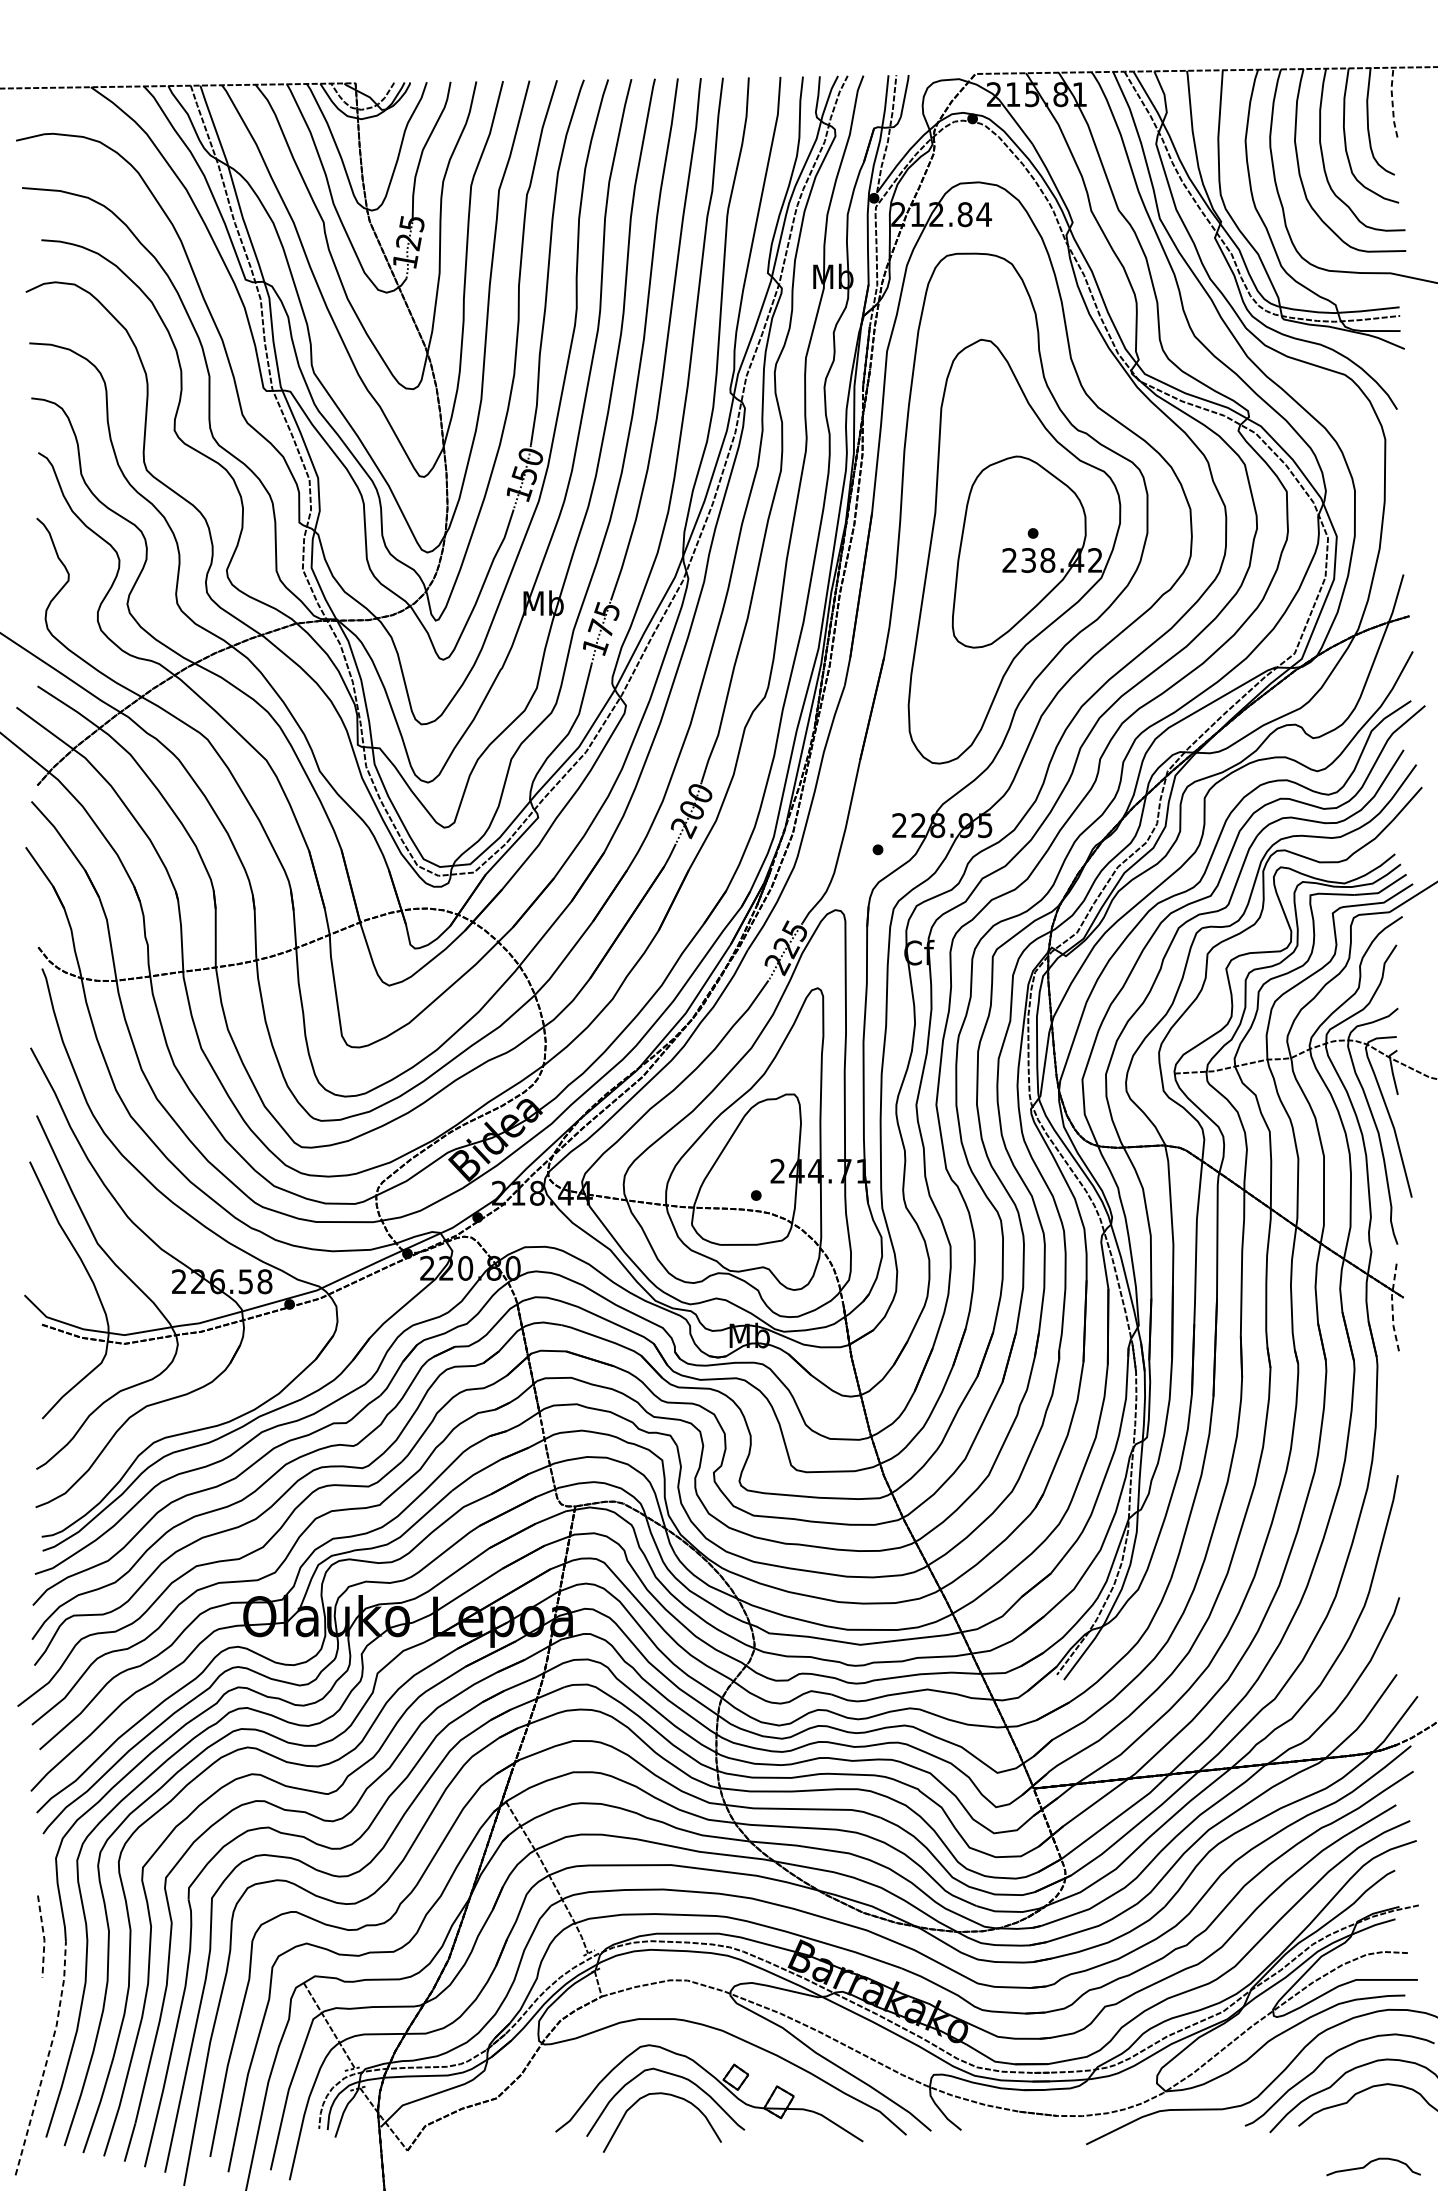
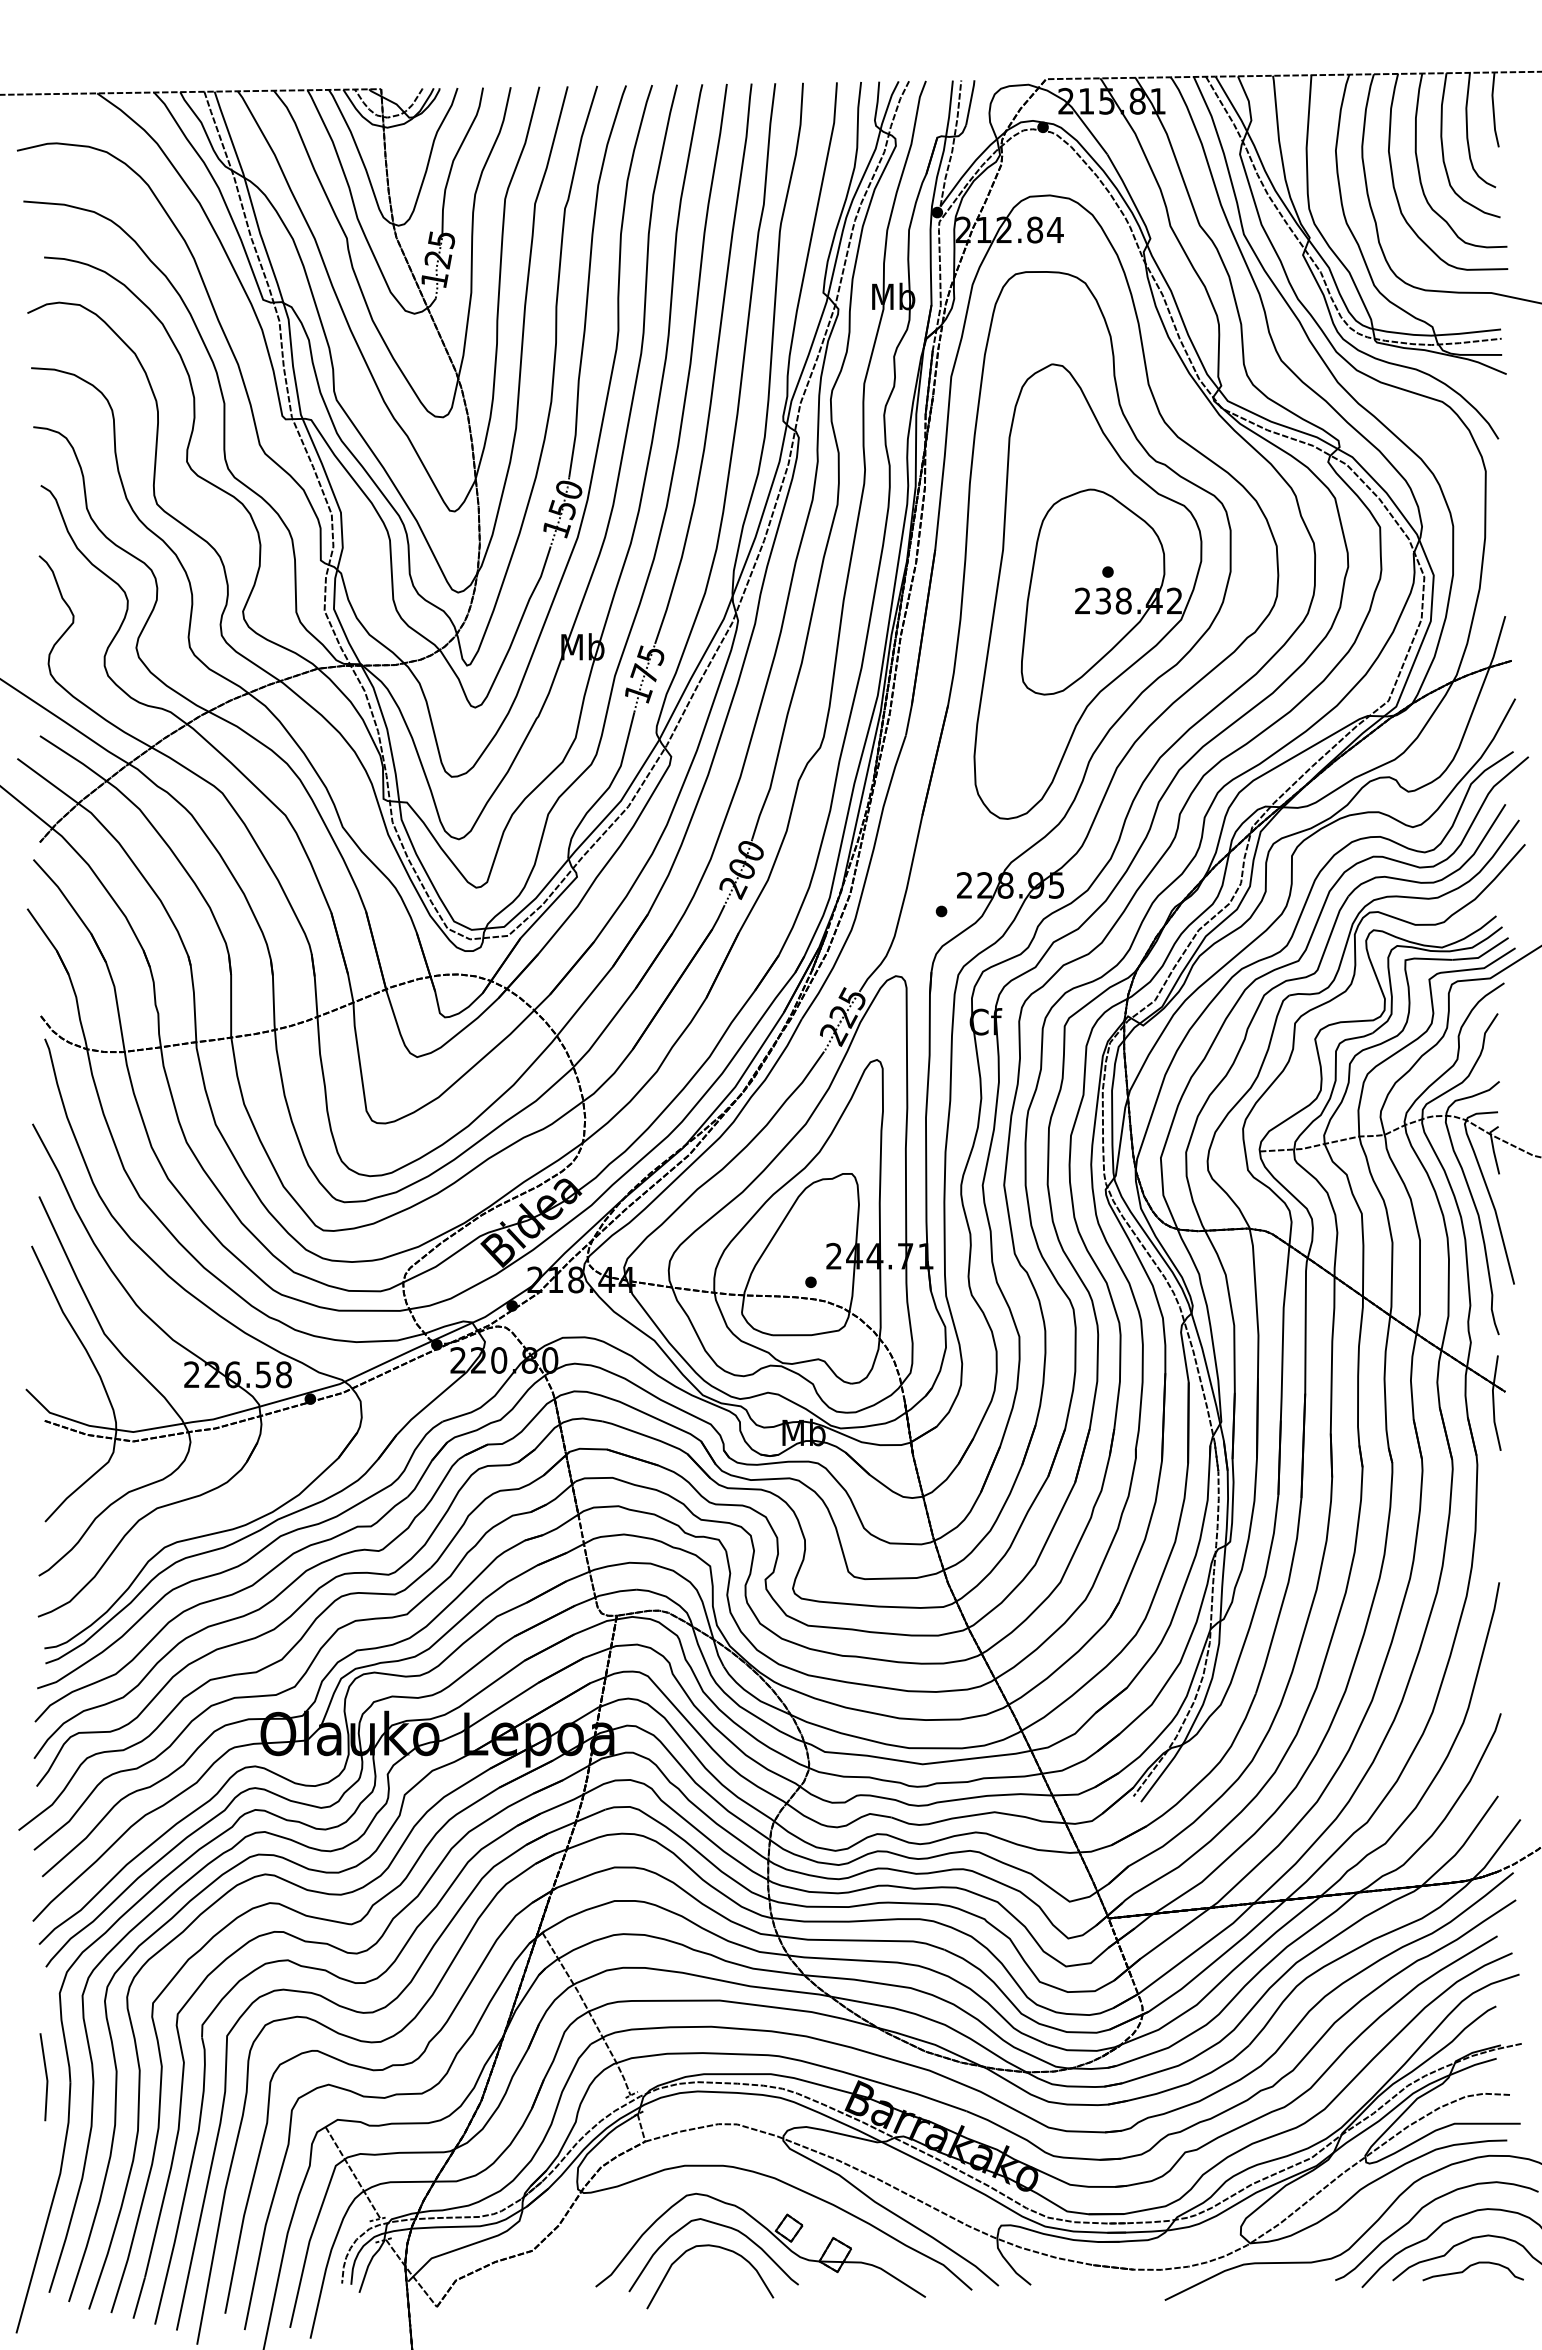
line: (1392, 103) -> (1493, 110), dashed -> solid
line: (1392, 1308) -> (1493, 1403), dashed -> solid
line: (44, 1937) -> (47, 2078), dashed -> solid
line: (47, 2058) -> (50, 2208), dashed -> solid
curve: (1370, 2163) -> (1469, 2267), moved

